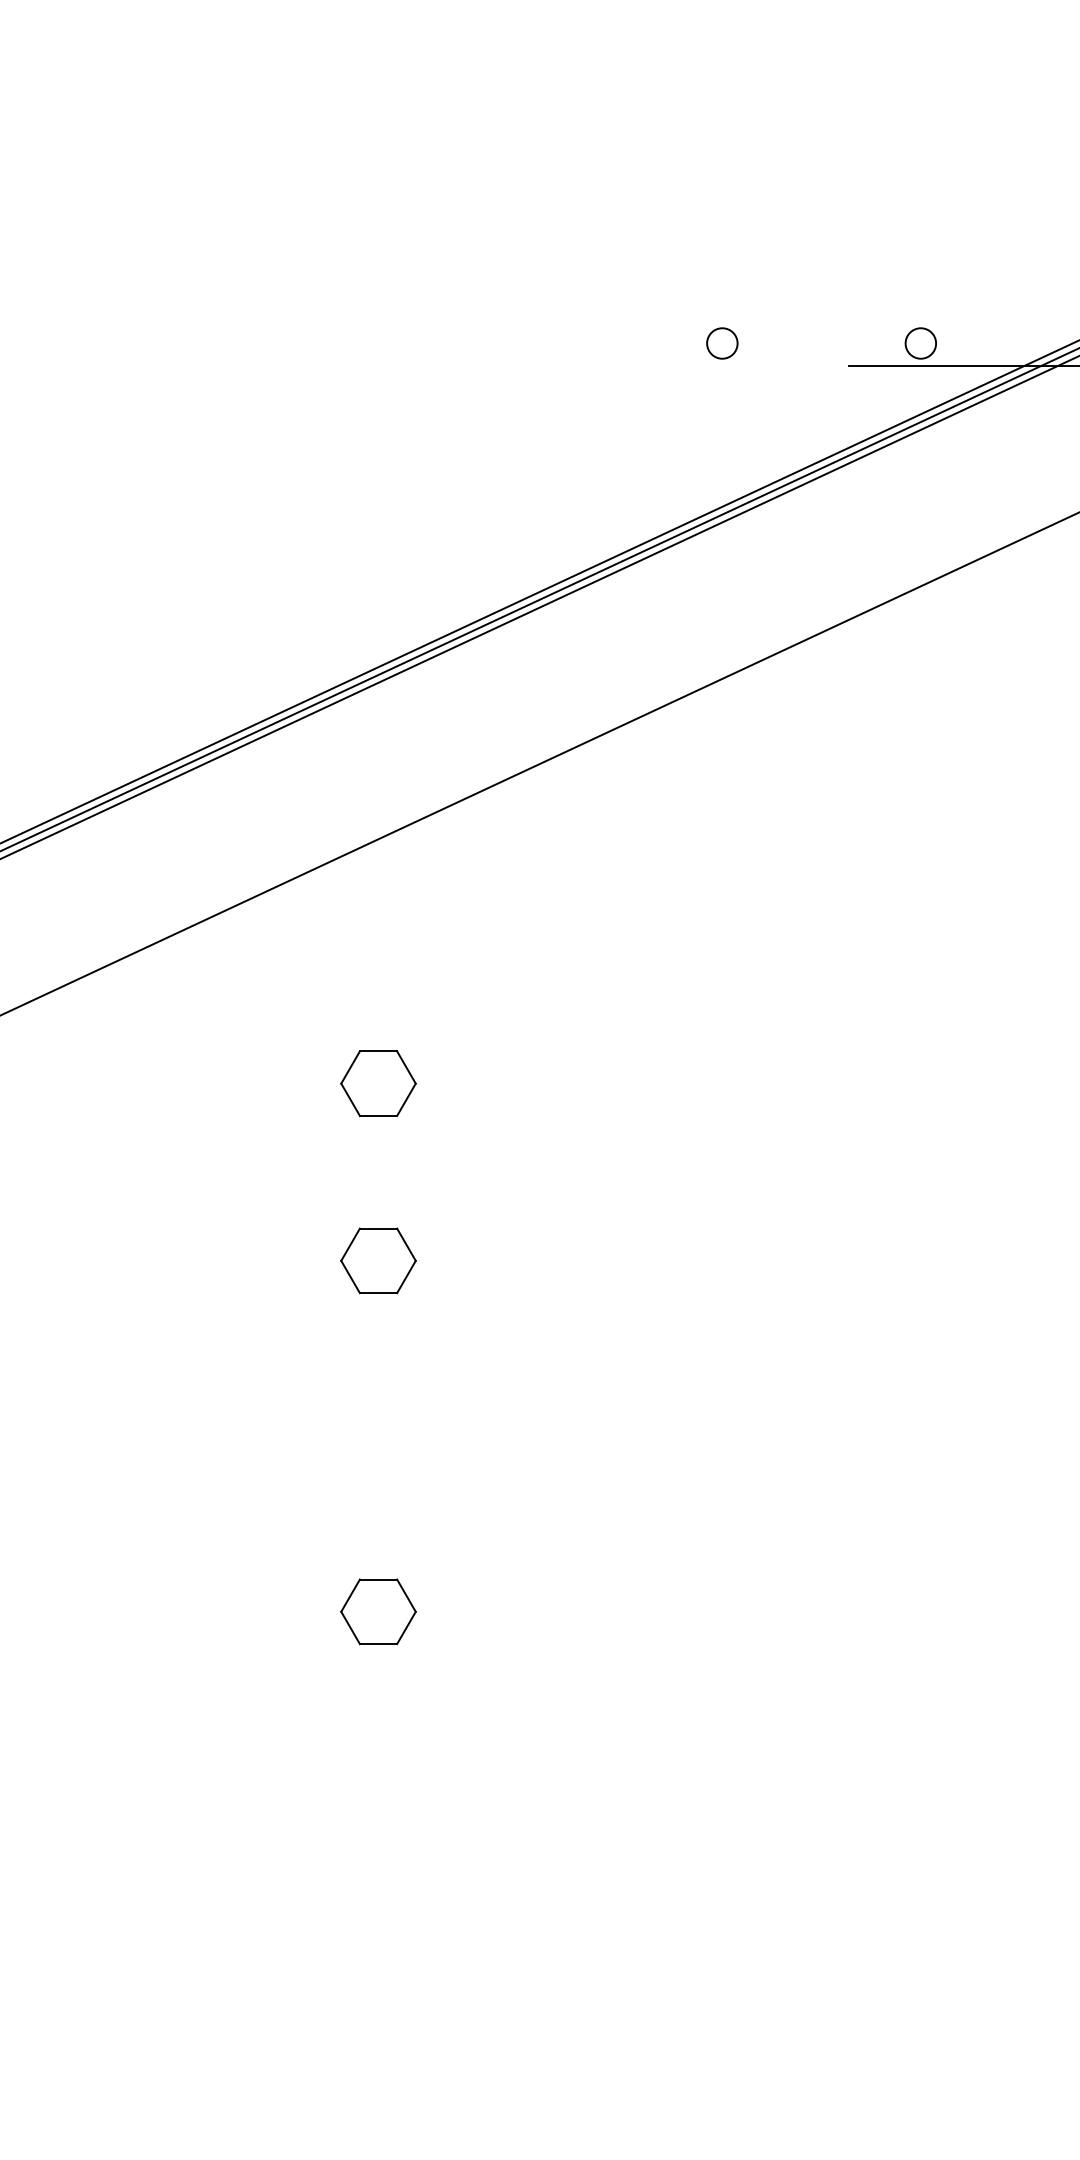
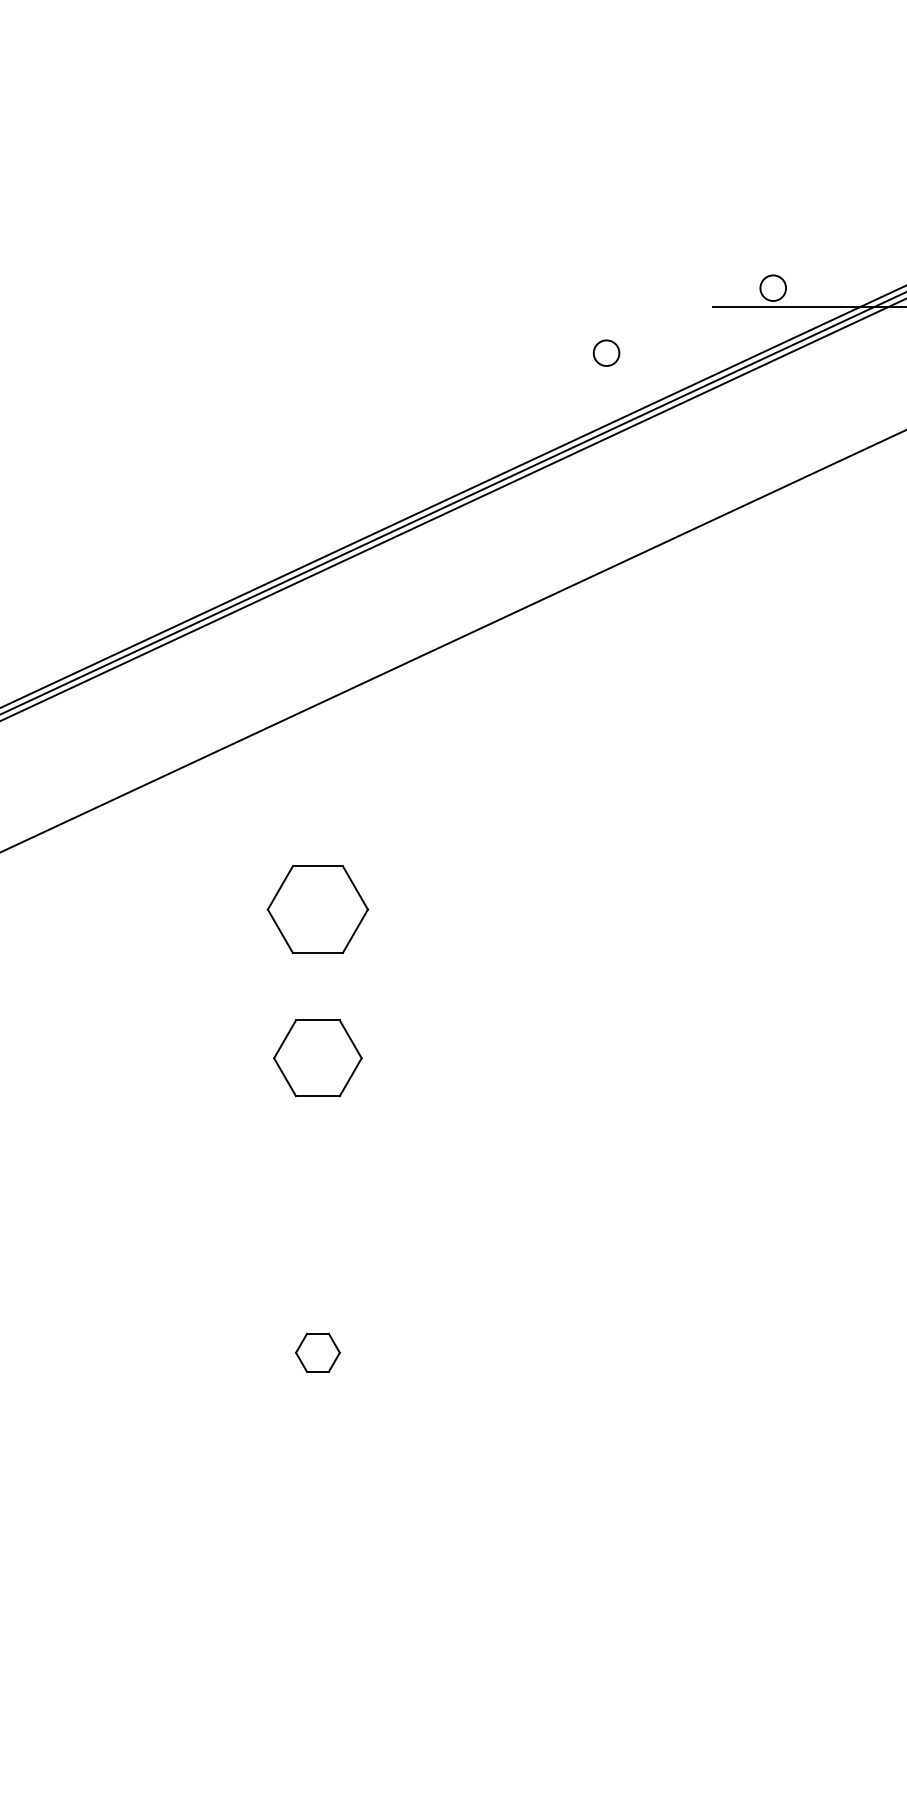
circle: (722, 342) -> (606, 352), moved
part: (377, 1083) -> (317, 909), size x1.6
part: (377, 1261) -> (317, 1058), size x1.4
part: (377, 1611) -> (317, 1352), size x0.7

